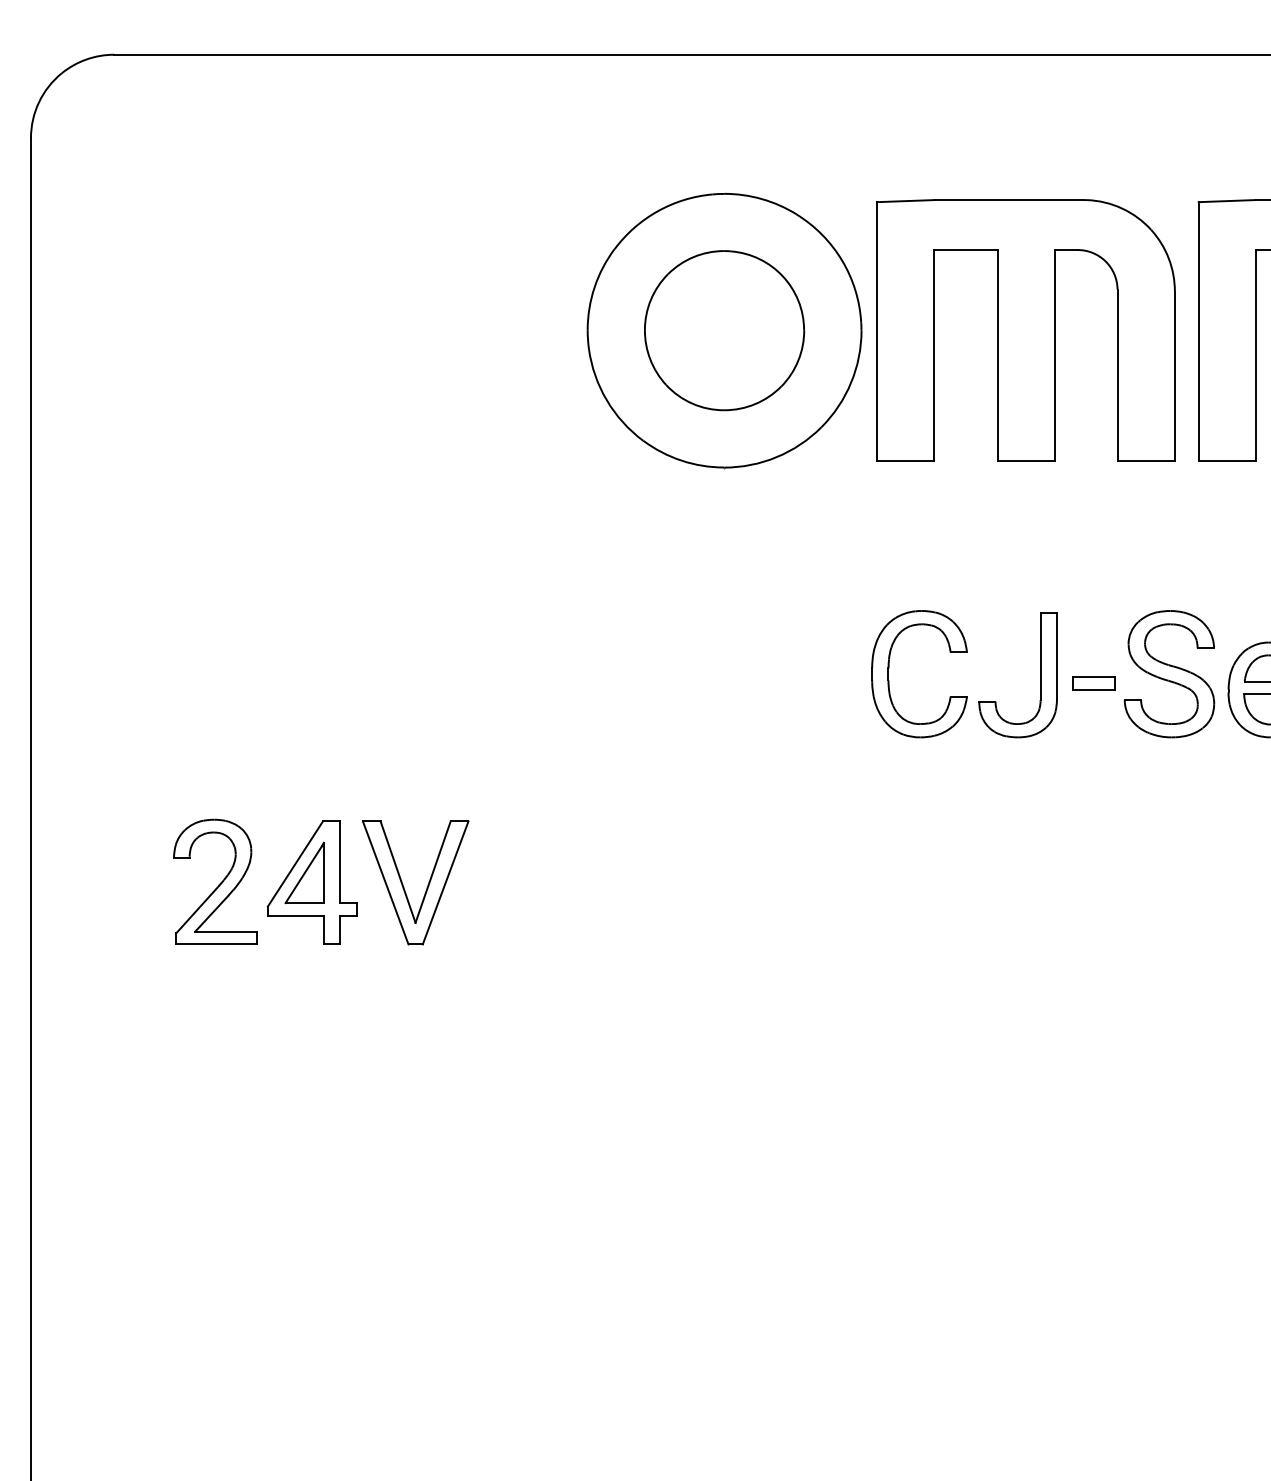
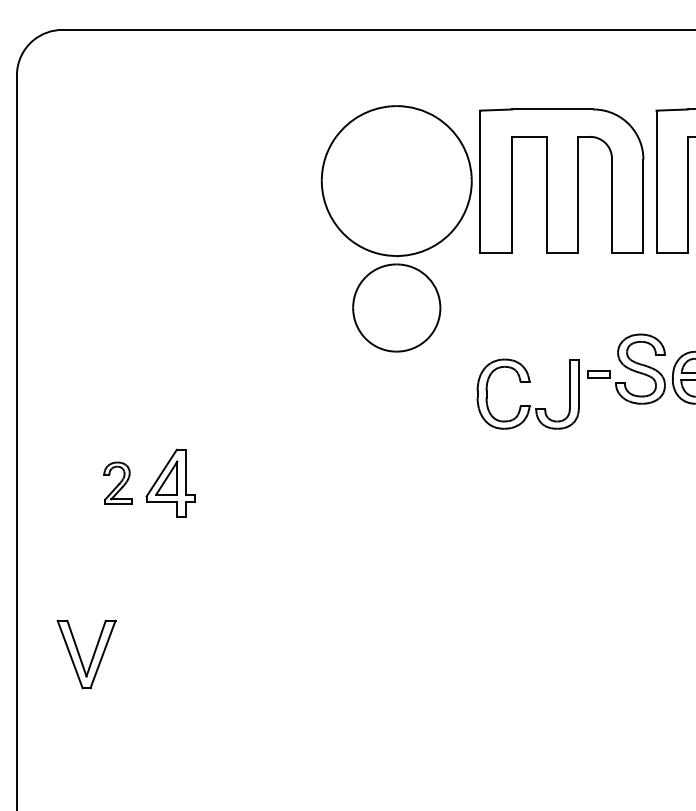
part: (724, 329) -> (396, 307), moved
part: (963, 652) -> (527, 382), moved
part: (214, 881) -> (117, 482), size x0.6
part: (404, 884) -> (80, 655), moved

